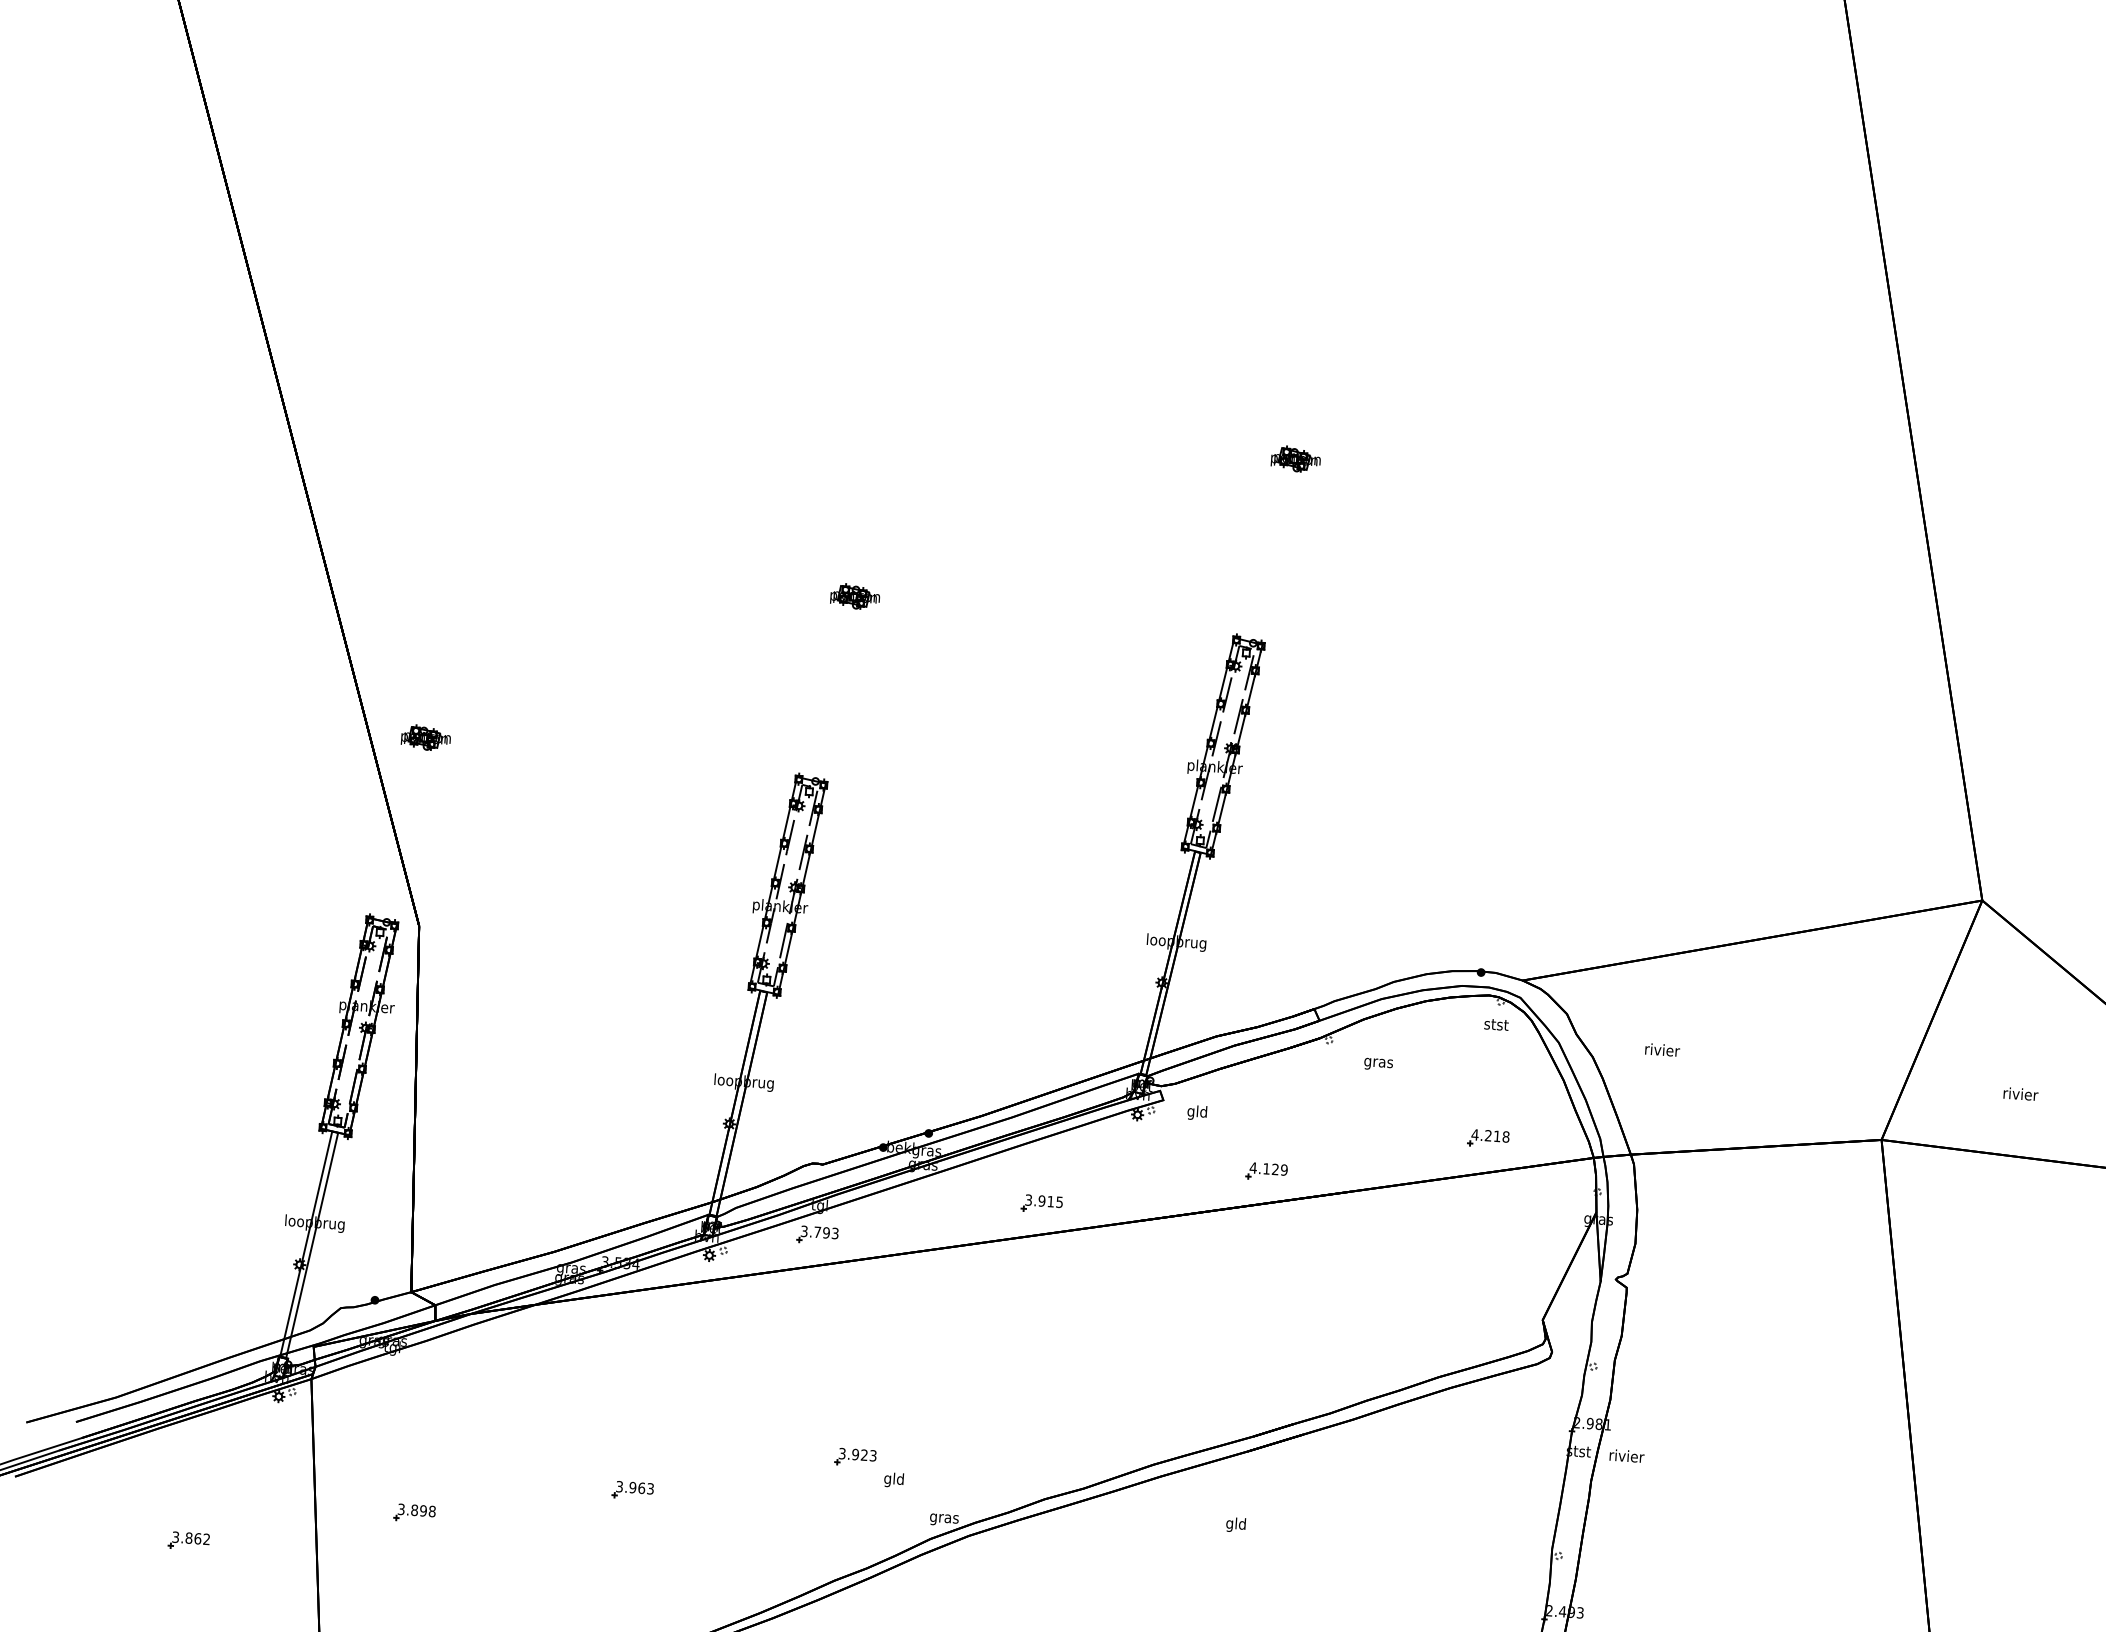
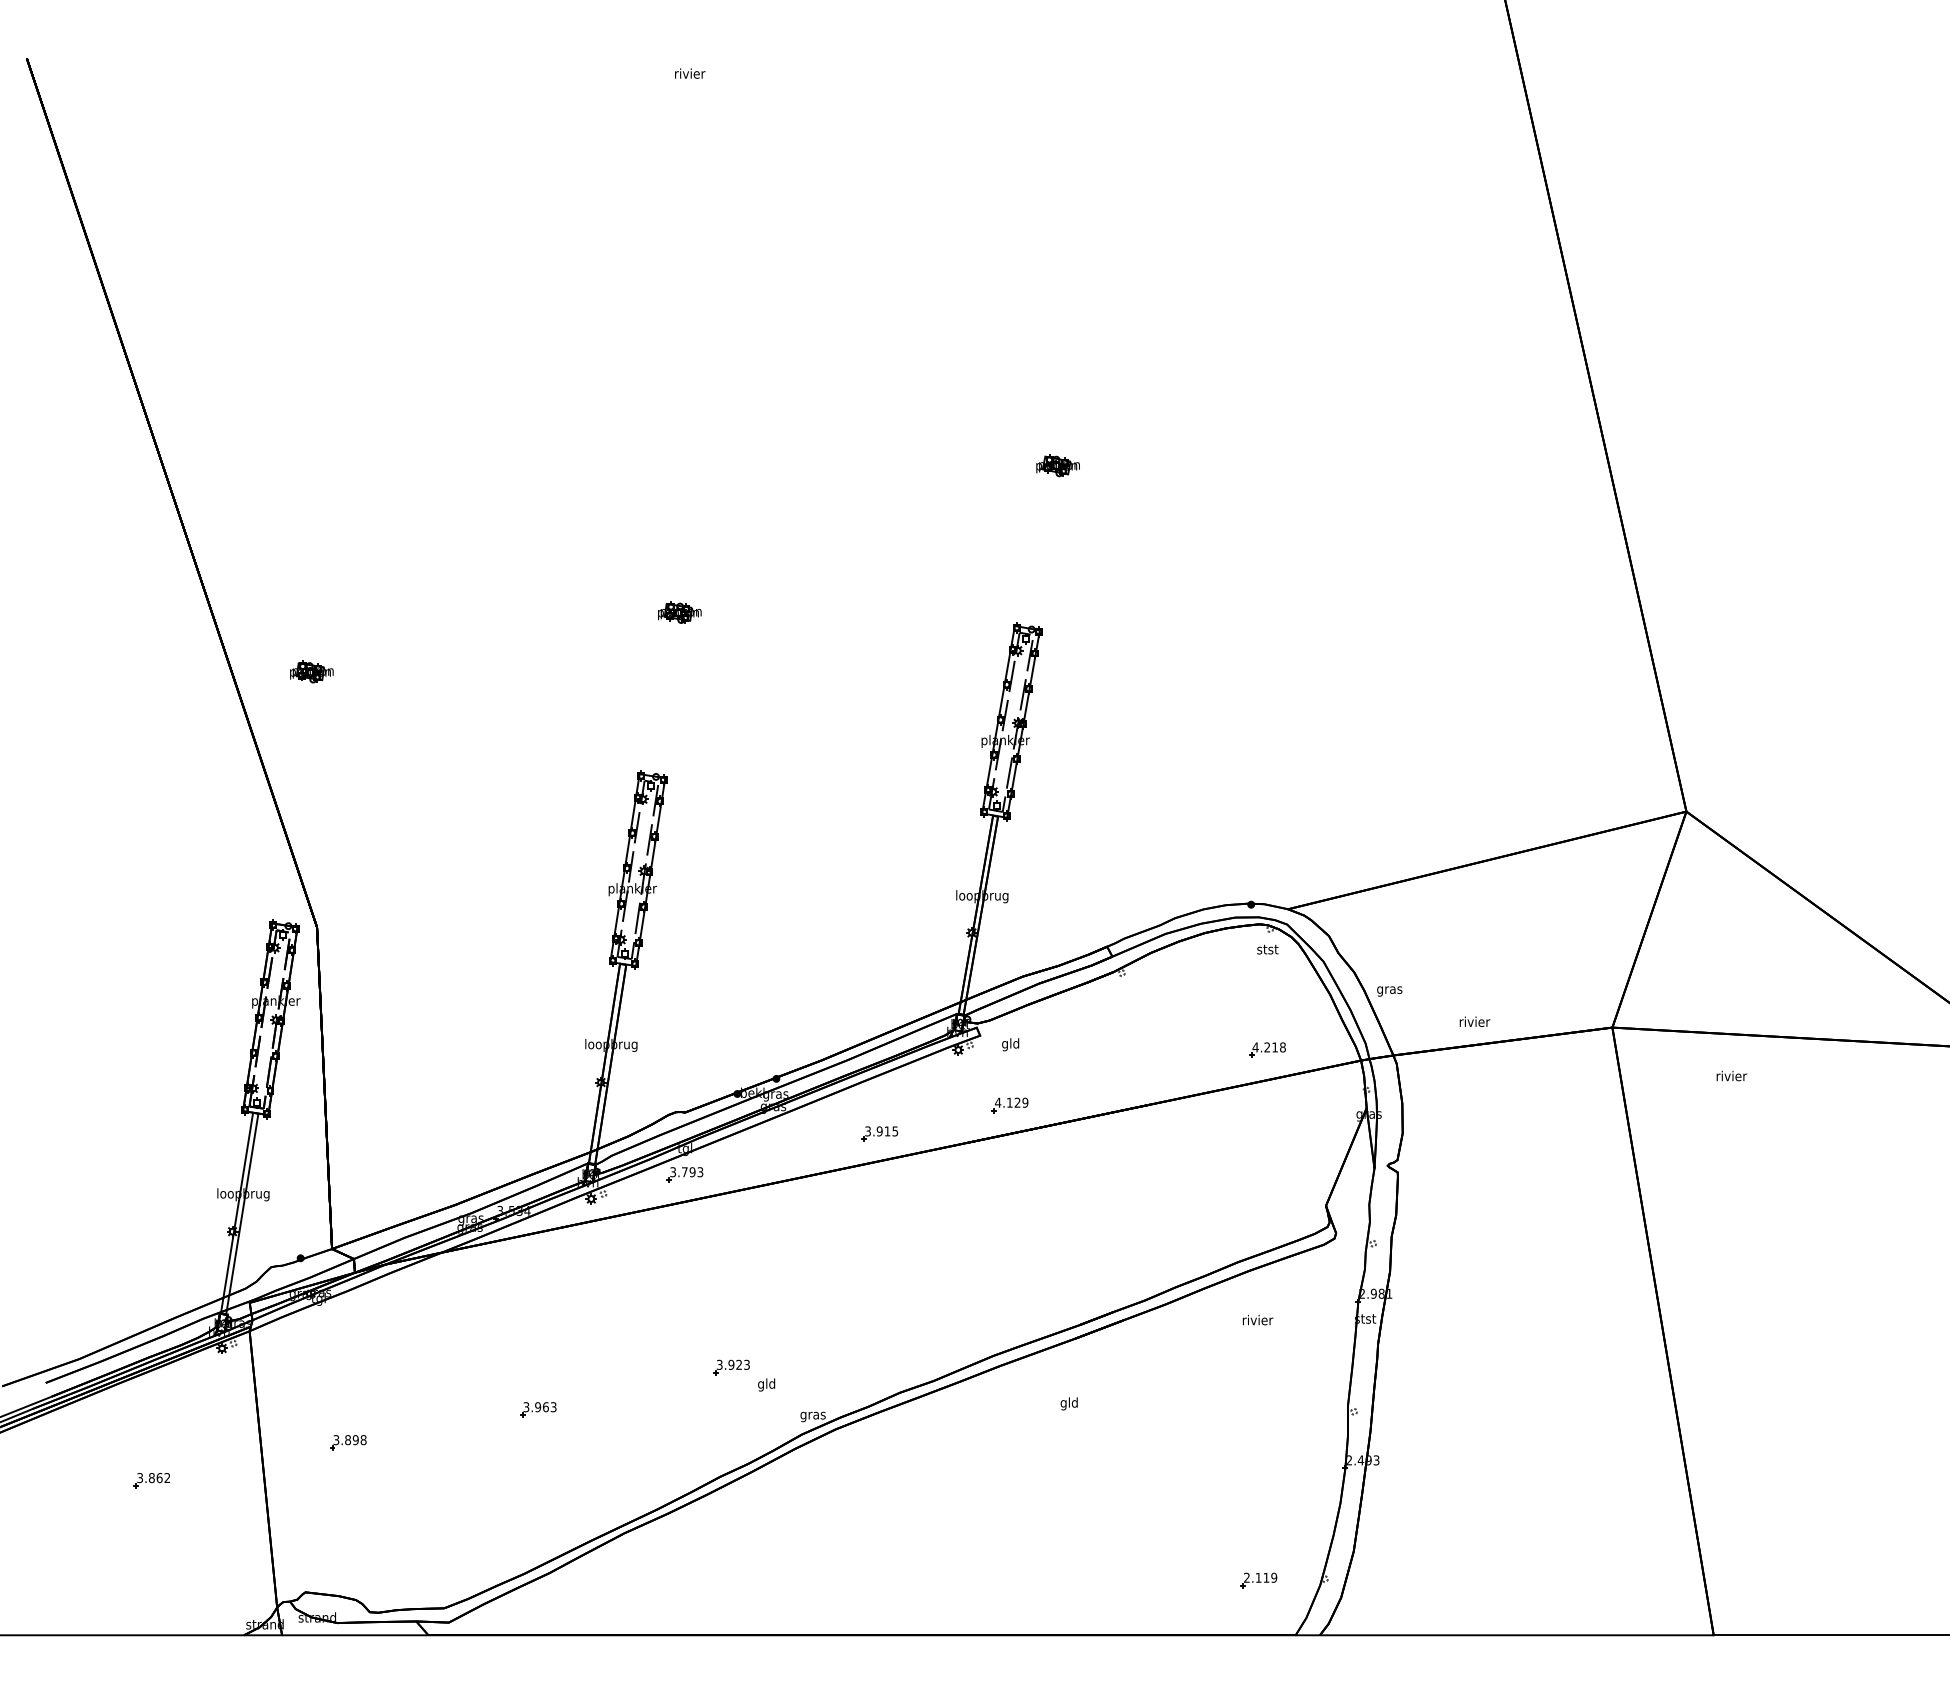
part: (425, 737) -> (311, 671), moved
text: (1662, 1049) -> (1474, 1021), moved
text: (1378, 1064) -> (1389, 991), moved
text: (2020, 1093) -> (1731, 1075), moved
part: (1266, 1171) -> (1009, 1105), moved
text: (1626, 1455) -> (1257, 1319), moved

